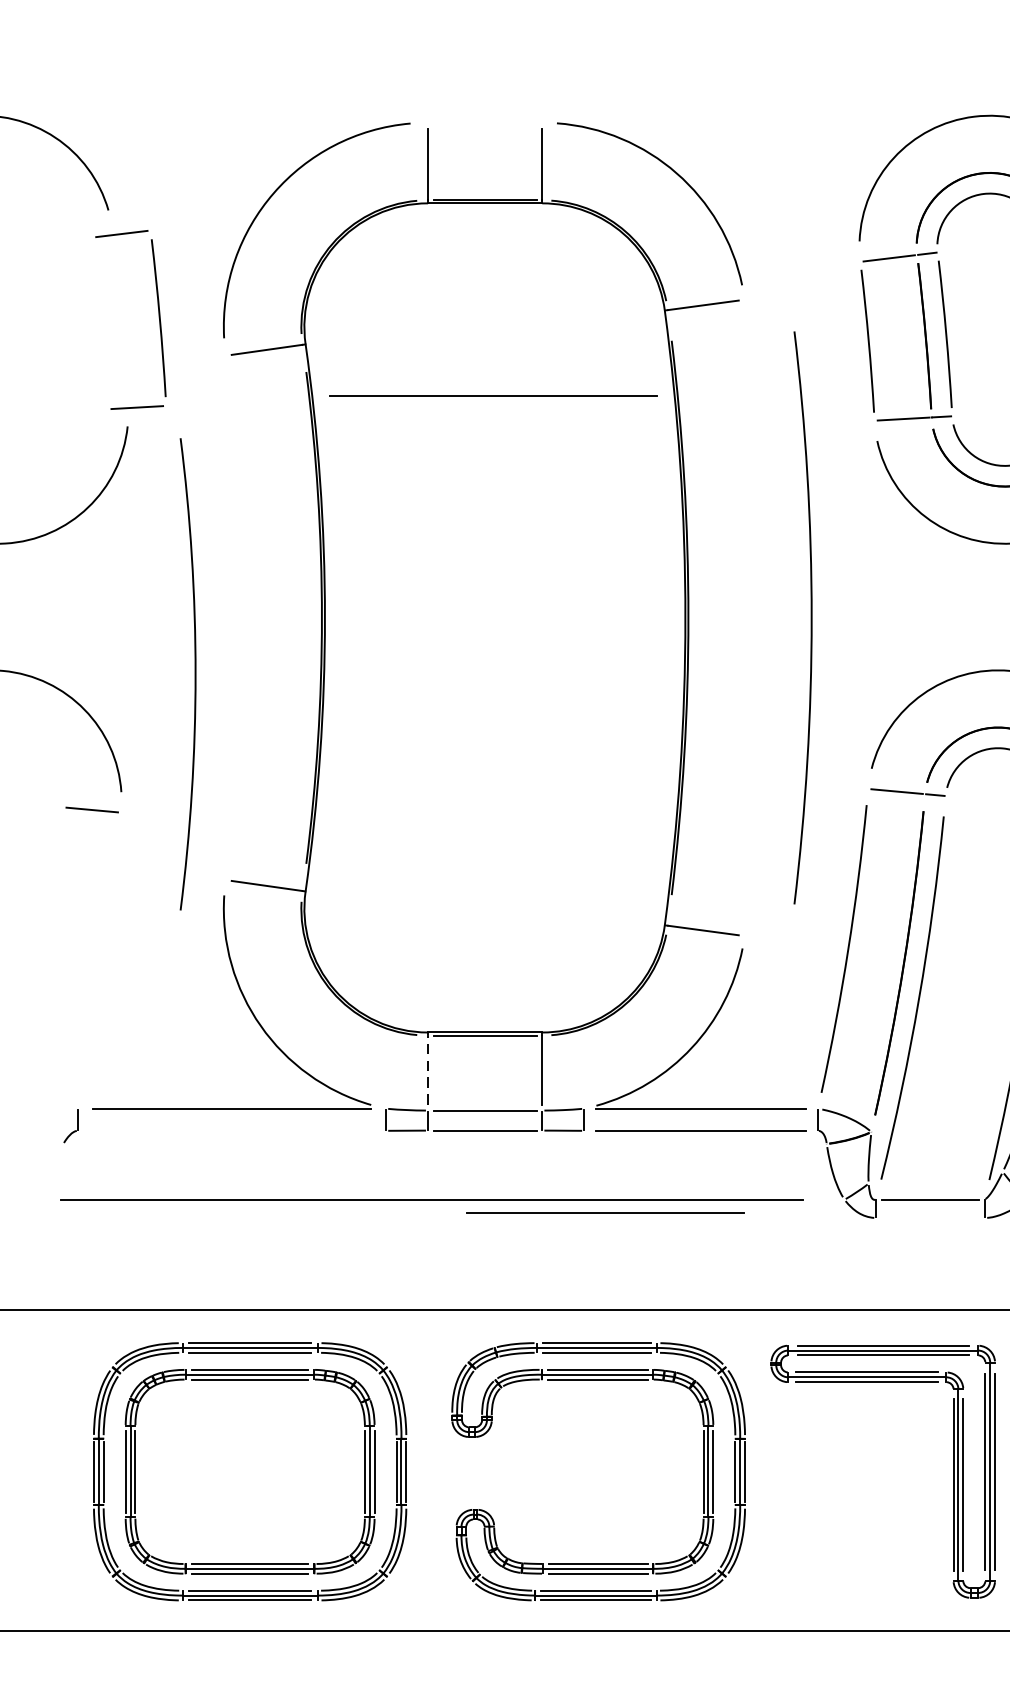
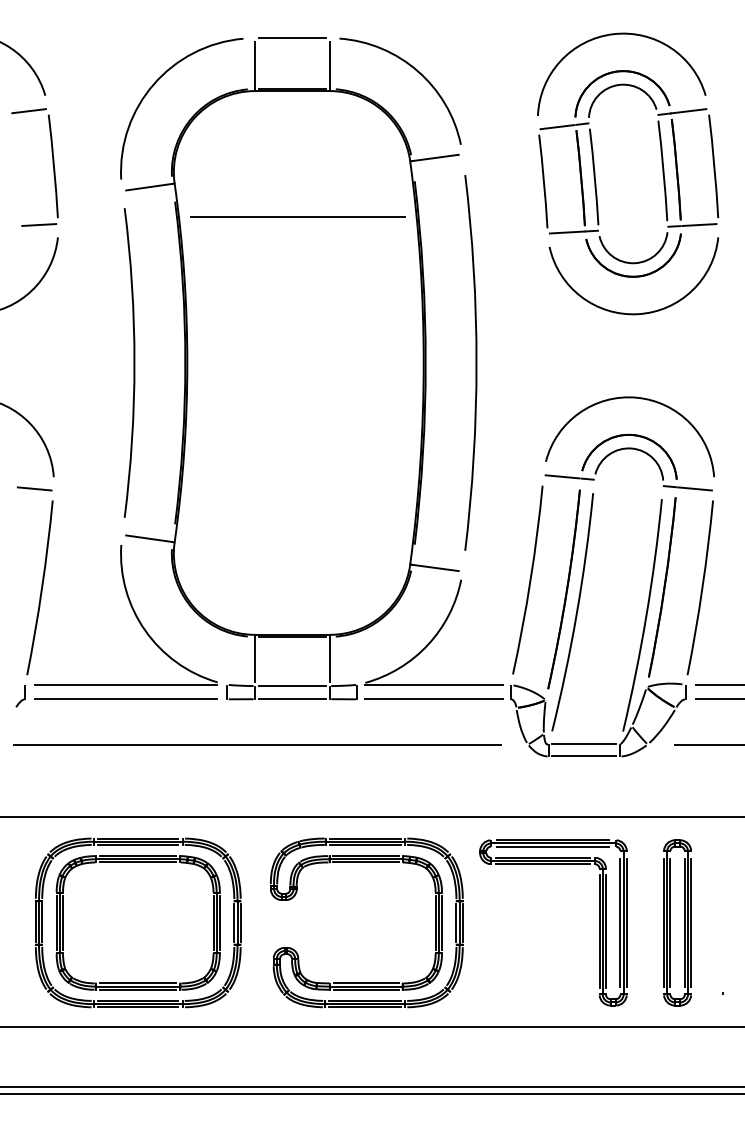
line: (485, 123) -> (292, 38), added
part: (157, 315) -> (52, 164), moved
arc: (810, 617) -> (475, 362), moved
arc: (194, 673) -> (133, 362), moved
arc: (102, 960) -> (41, 587), added
line: (427, 1070) -> (254, 659), dashed -> solid
line: (604, 1211) -> (125, 698), moved
line: (930, 1217) -> (584, 756), added

